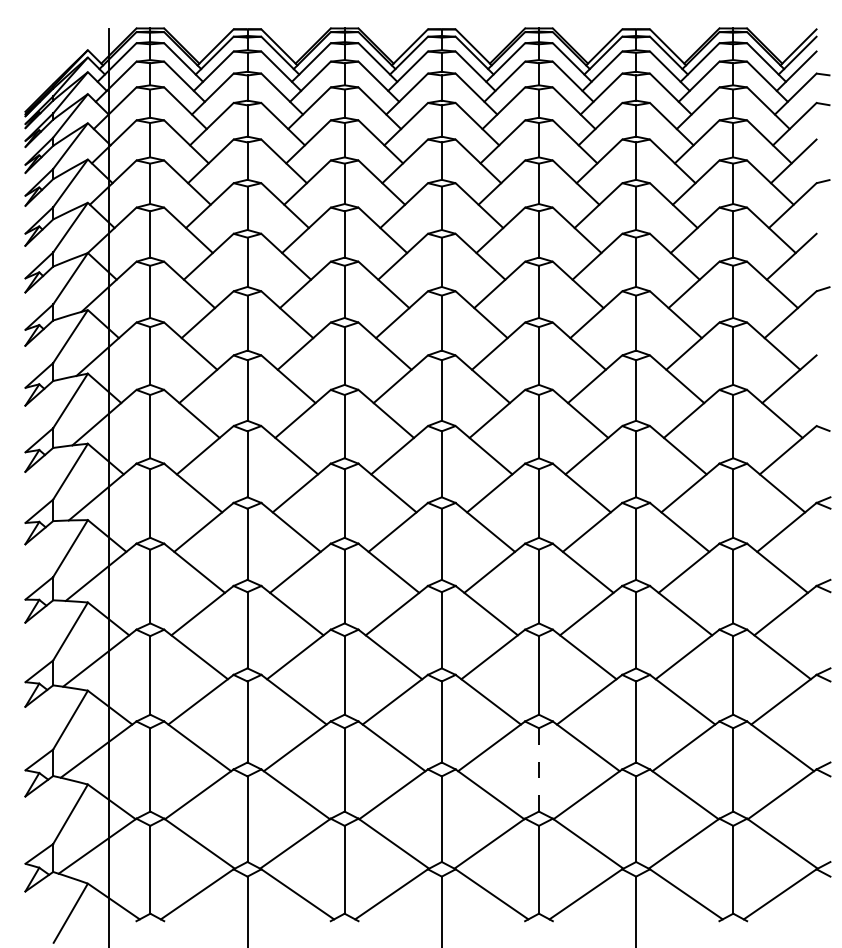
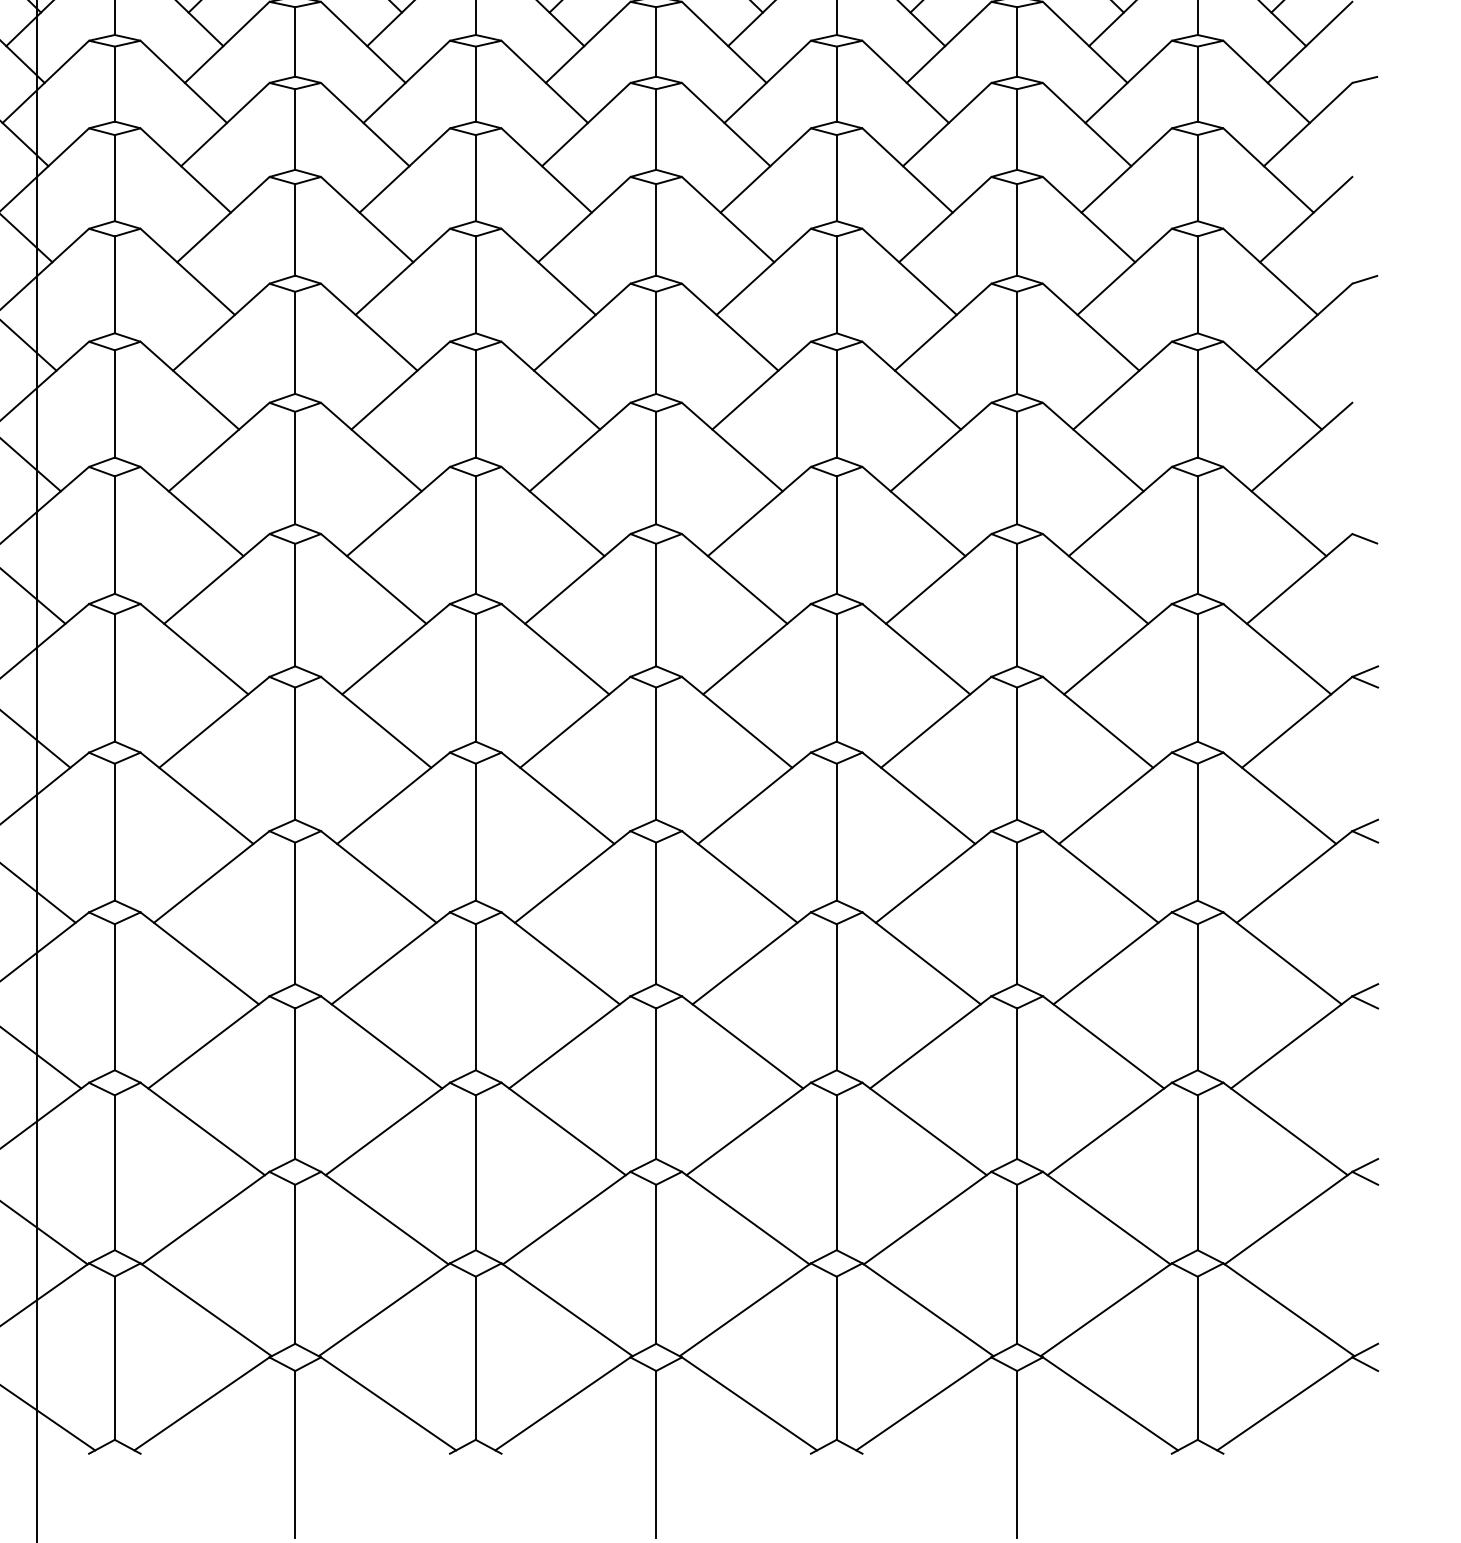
line: (538, 769) -> (835, 1171), dashed -> solid

